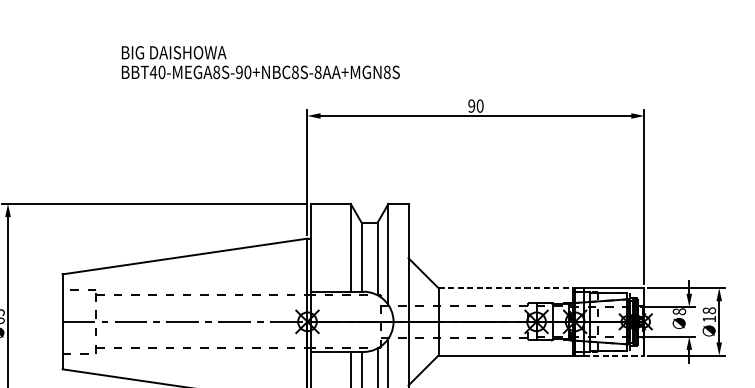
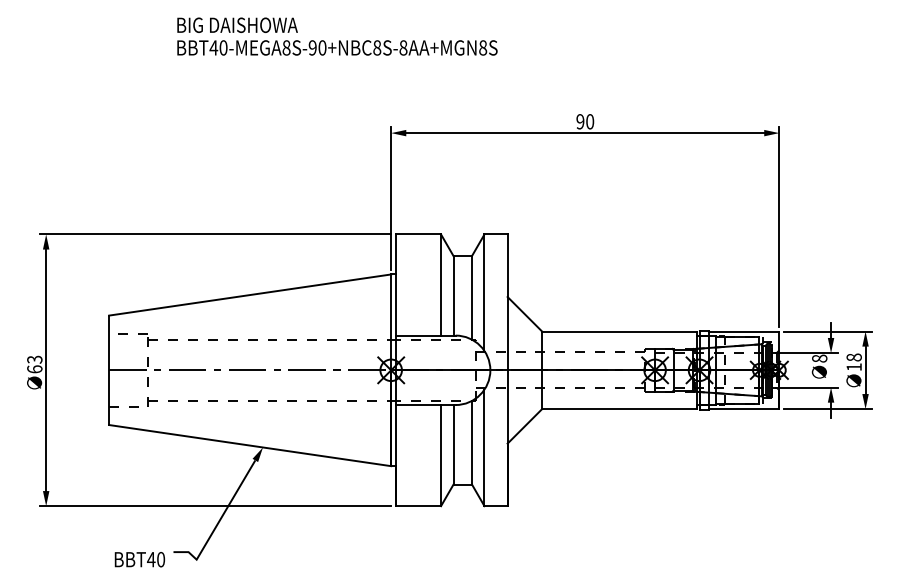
text: (260, 62) -> (337, 36), moved
line: (506, 288) -> (620, 331), dashed -> solid
line: (614, 355) -> (744, 409), dashed -> solid

